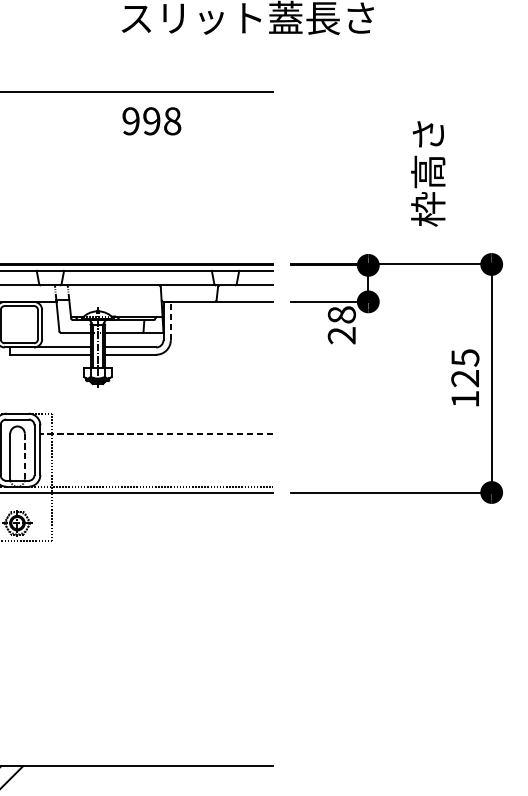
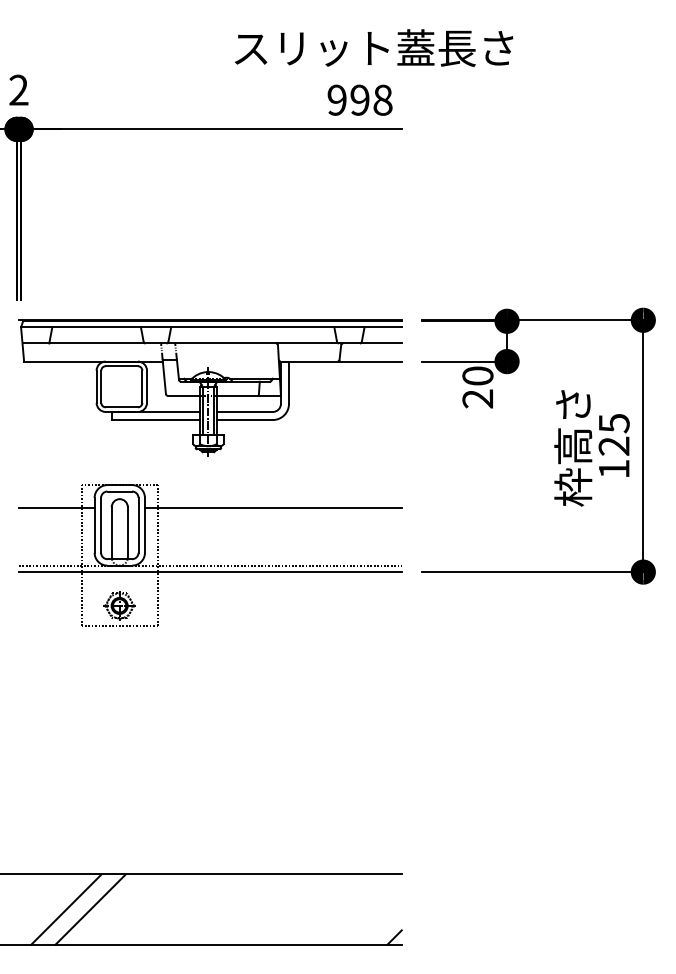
text: (151, 120) -> (359, 99), moved
text: (428, 174) -> (573, 448), moved
text: (341, 314) -> (477, 375), 28 -> 20
line: (171, 320) -> (289, 382), dashed -> solid
line: (155, 434) -> (272, 507), dashed -> solid
line: (24, 455) -> (127, 531), dashed -> solid

